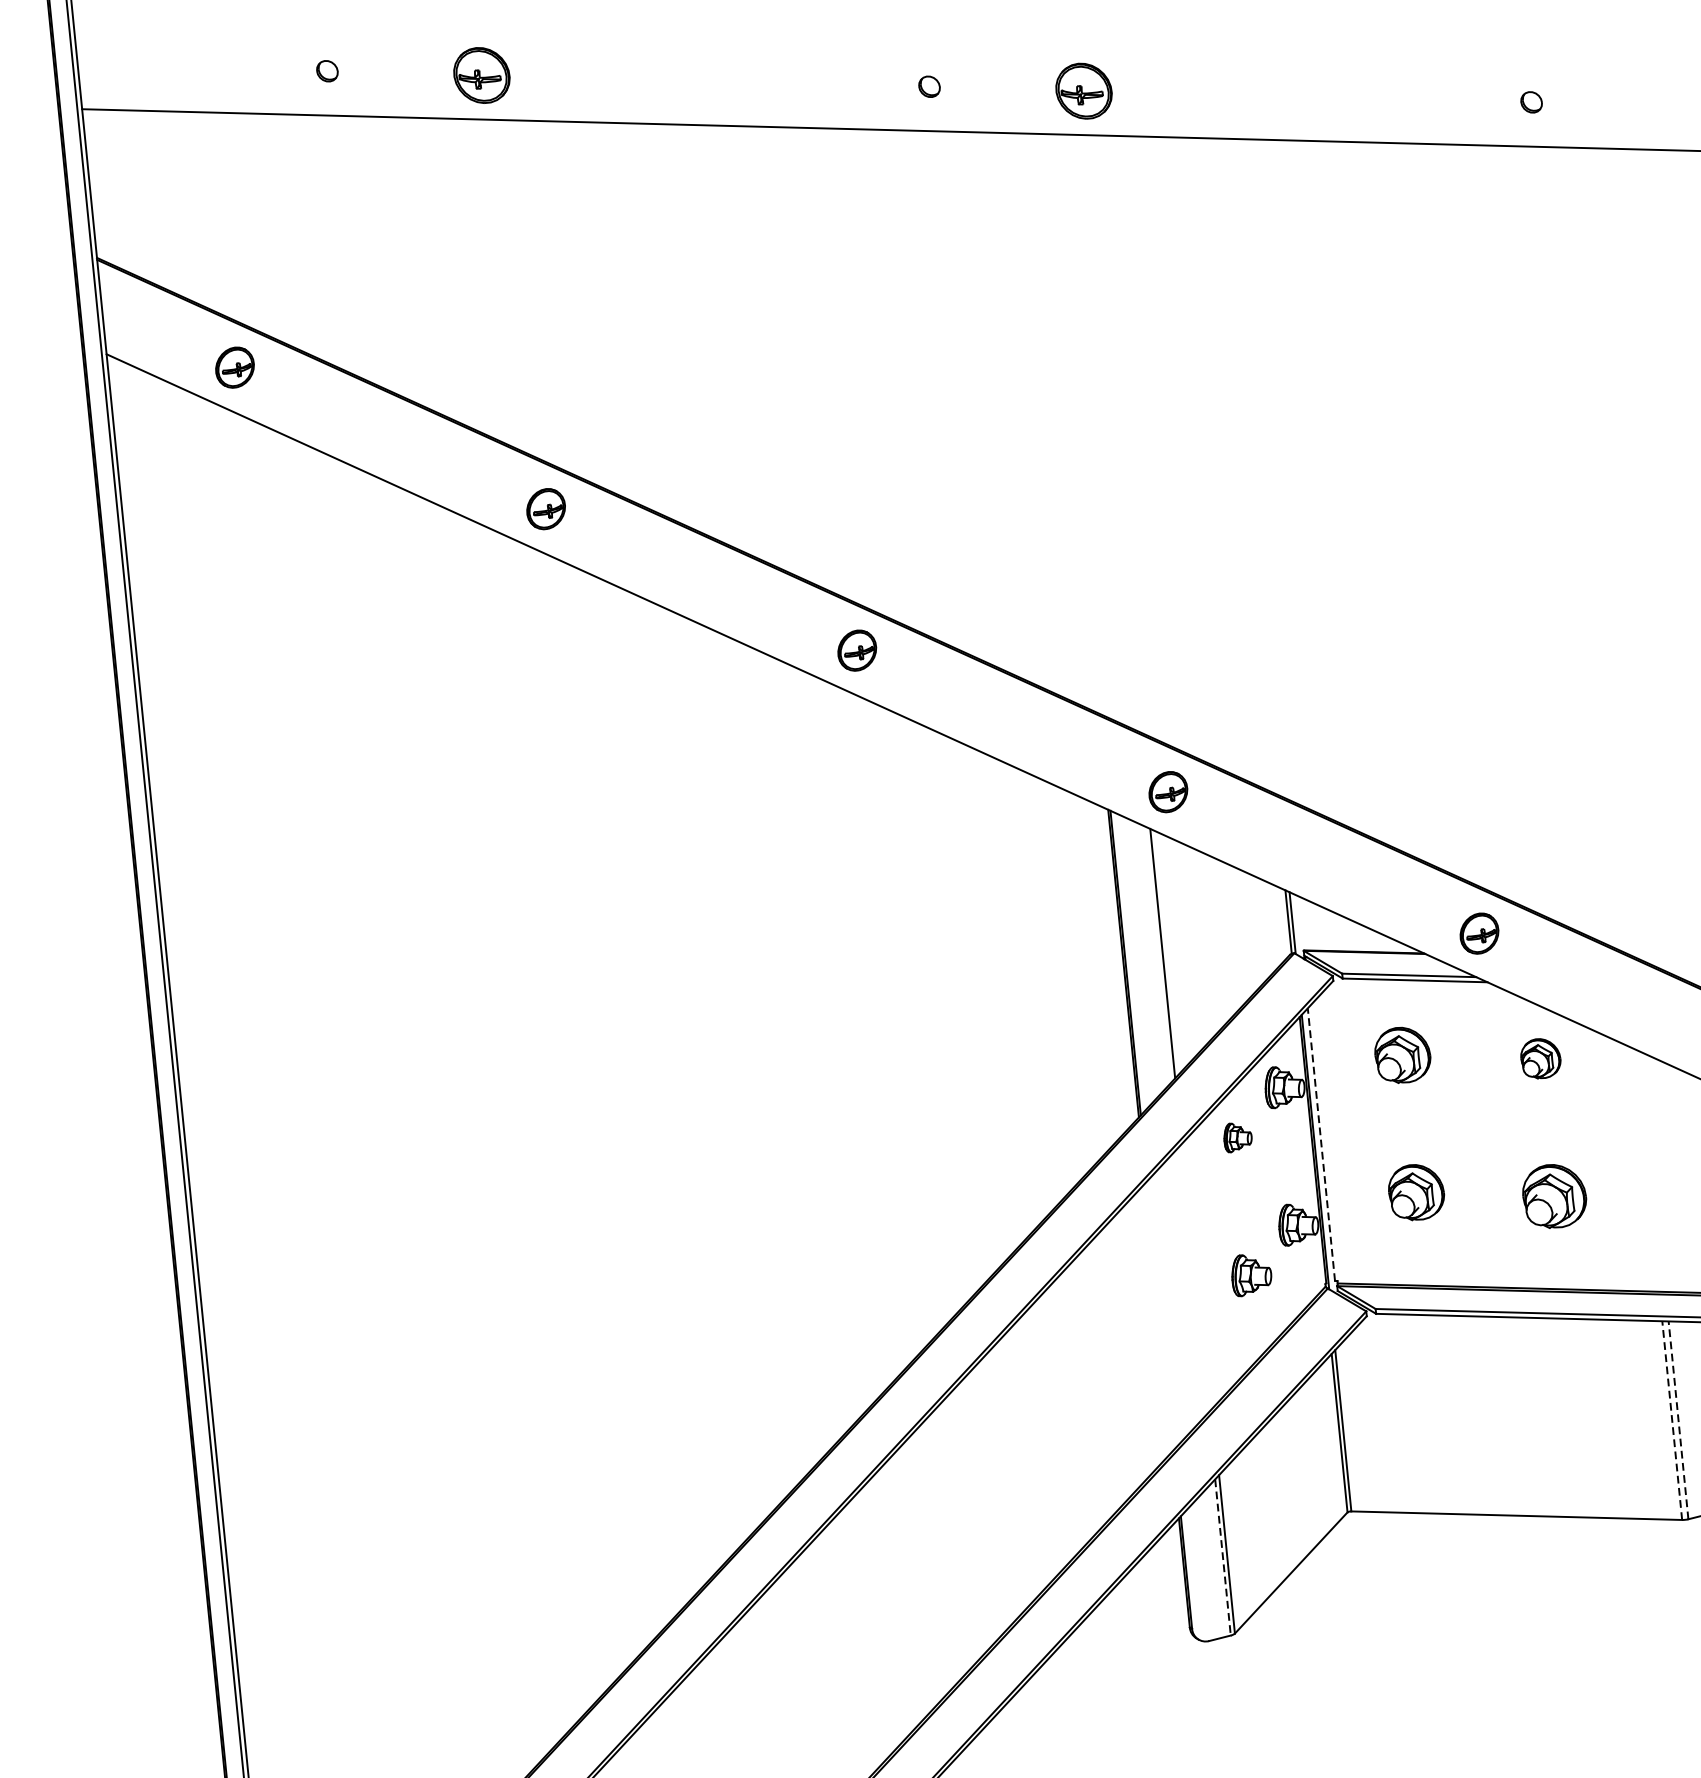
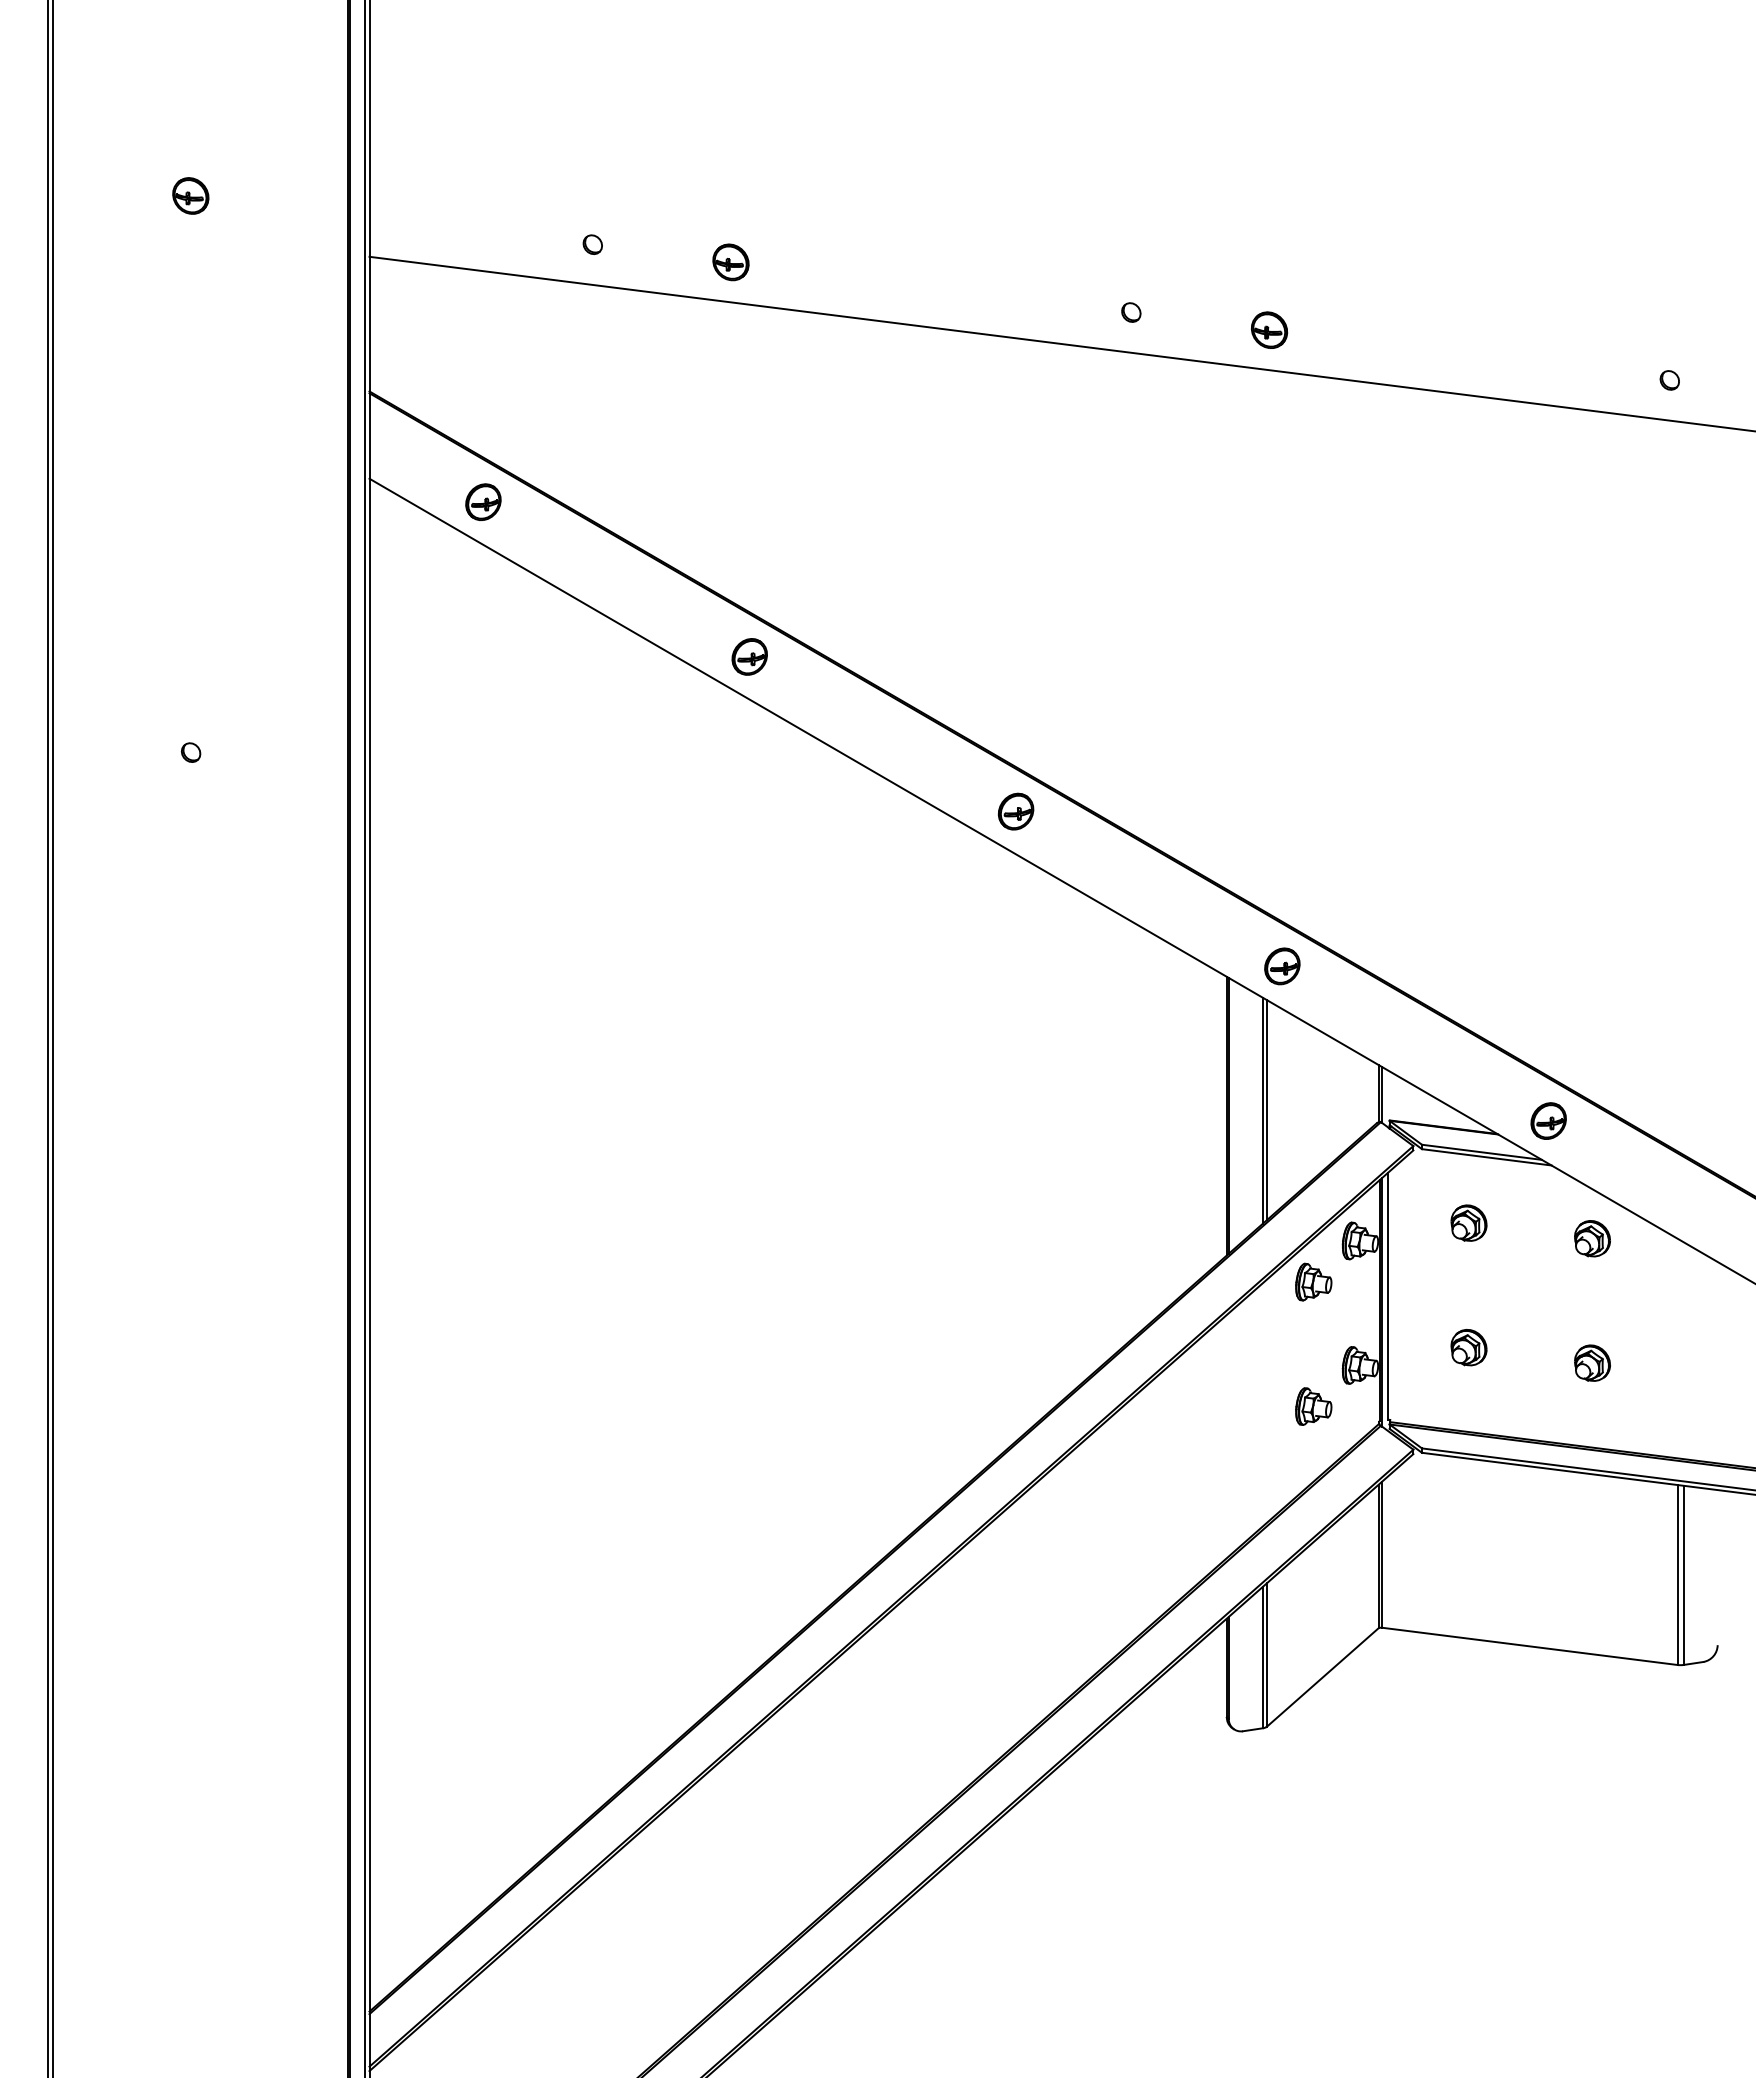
part: (481, 75) -> (730, 262), size x0.71
part: (1083, 90) -> (1269, 329), size x0.71
line: (1166, 953) -> (1266, 1110), added
part: (1402, 1054) -> (1468, 1222), size x0.71
part: (1237, 1136) -> (1313, 1281), size x1.43
line: (1321, 1143) -> (1388, 1295), dashed -> solid
part: (1415, 1192) -> (1468, 1347), size x0.71
part: (1554, 1195) -> (1592, 1362), size x0.62
line: (1678, 1420) -> (1683, 1575), dashed -> solid
line: (1671, 1421) -> (1677, 1575), dashed -> solid
line: (1222, 1557) -> (1262, 1657), dashed -> solid

